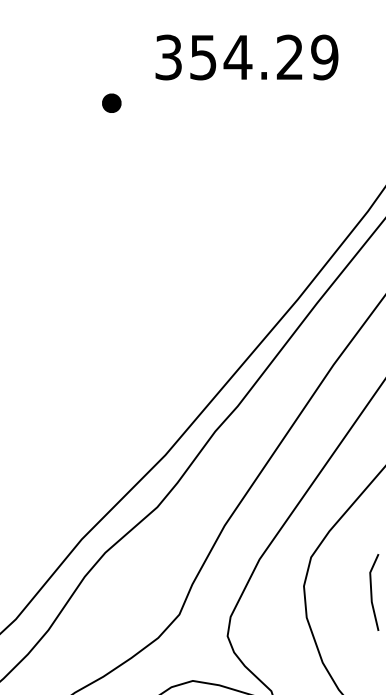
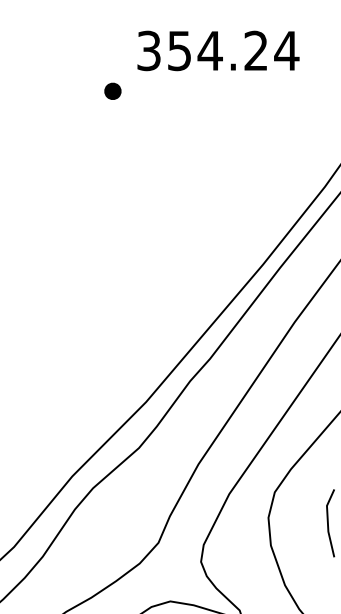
text: (324, 57) -> (286, 50), 354.29 -> 354.24
part: (111, 102) -> (112, 90), moved

